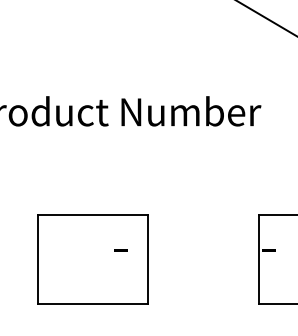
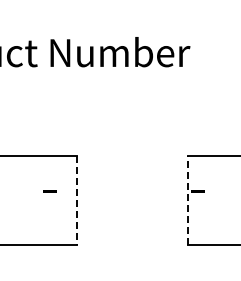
line: (258, 259) -> (187, 200), solid -> dashed
line: (148, 260) -> (77, 201), solid -> dashed

